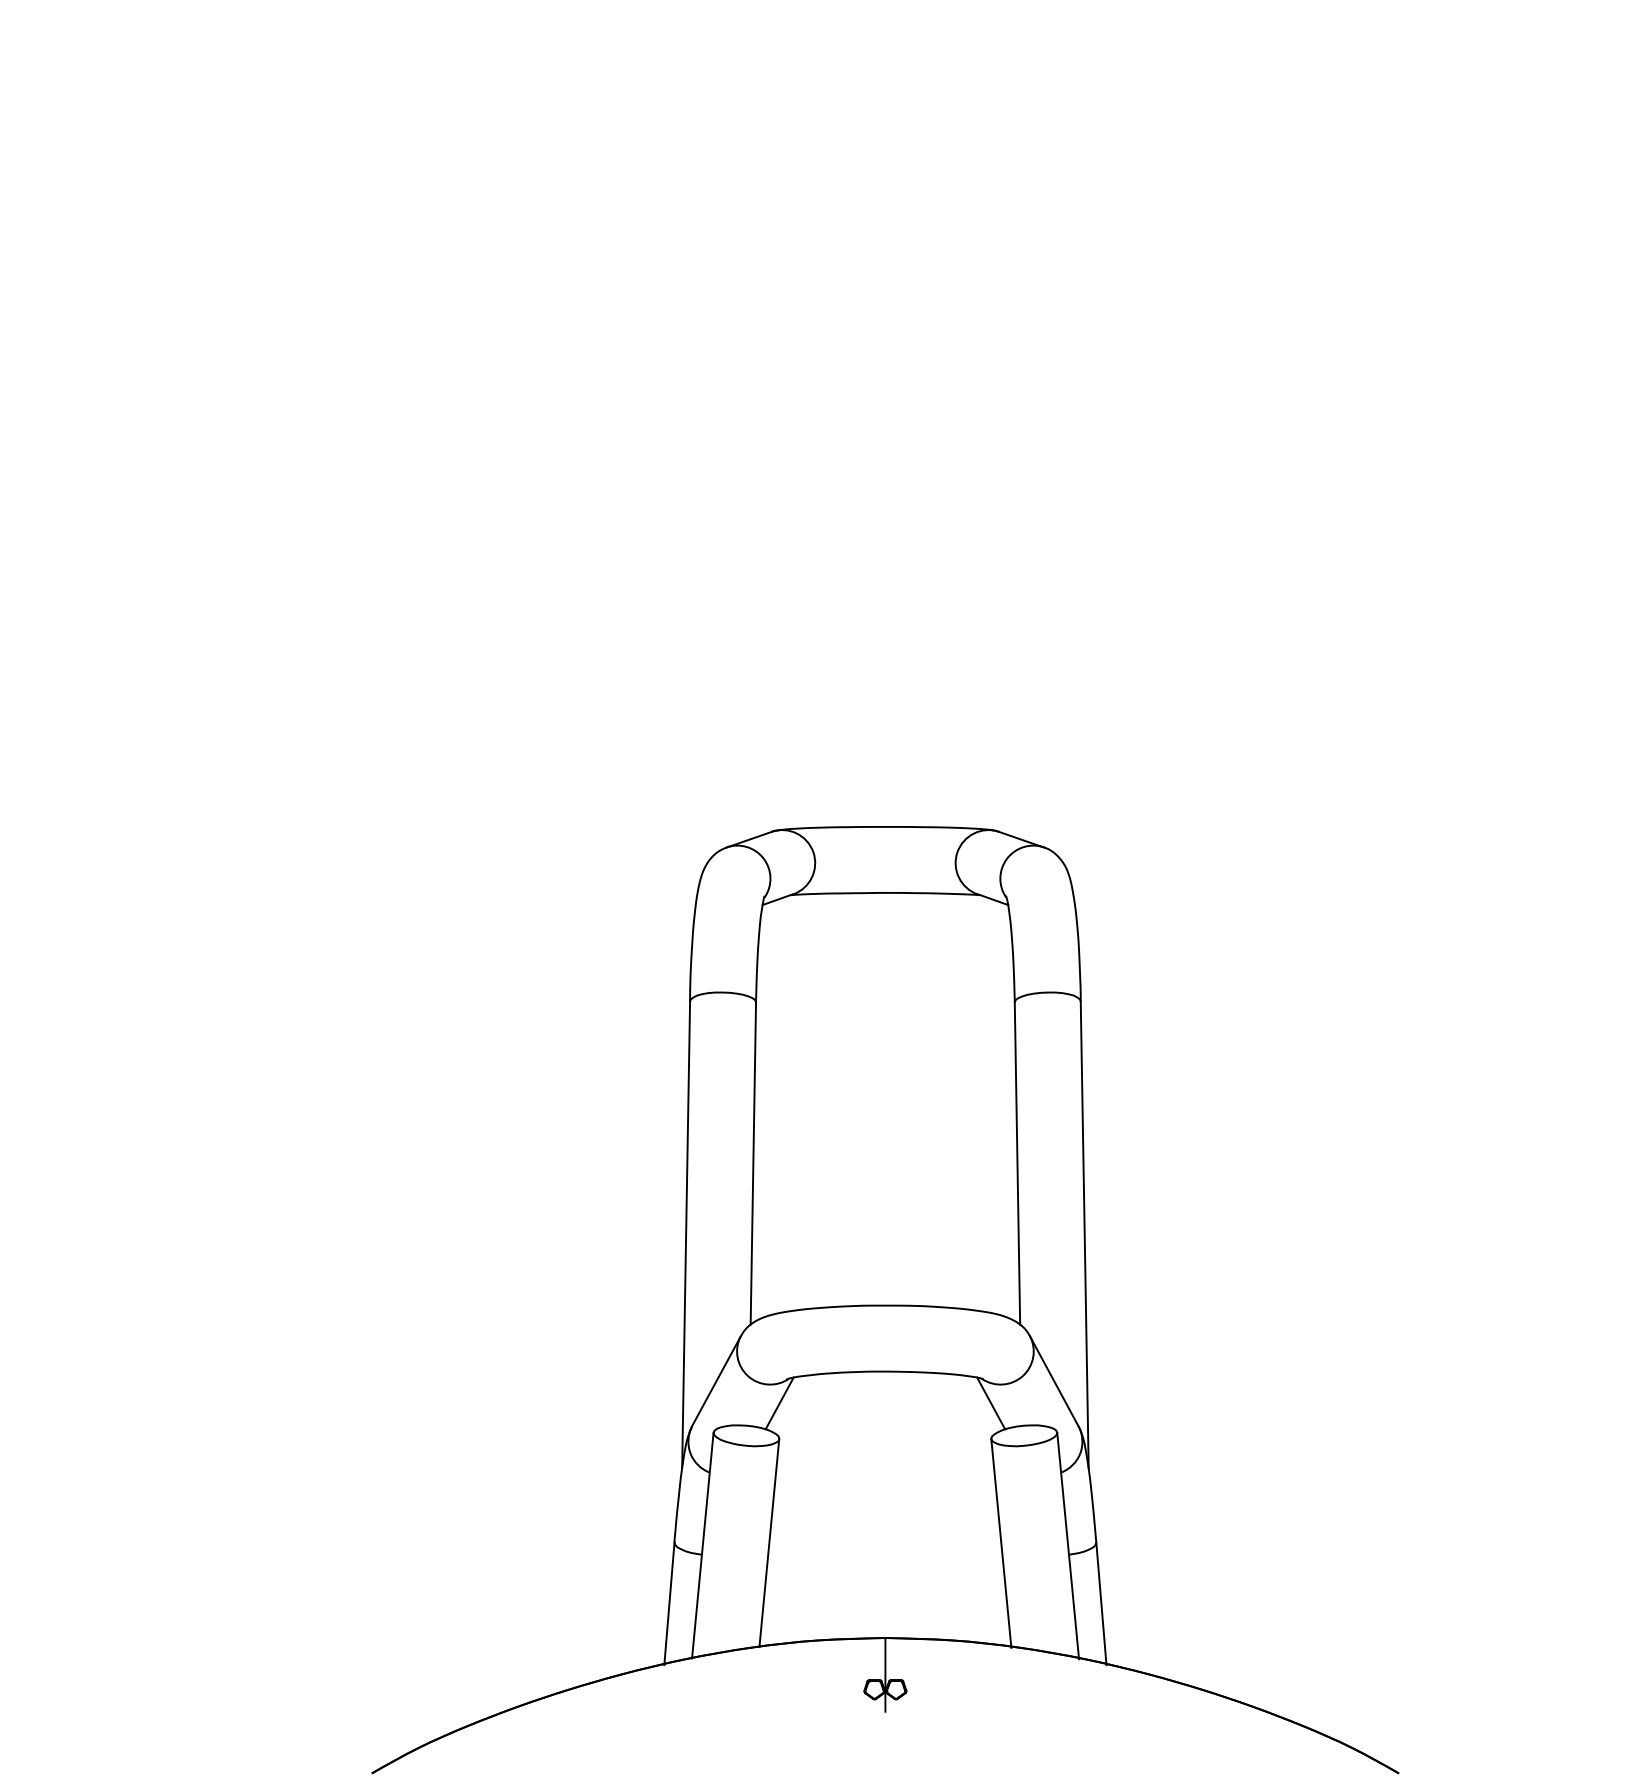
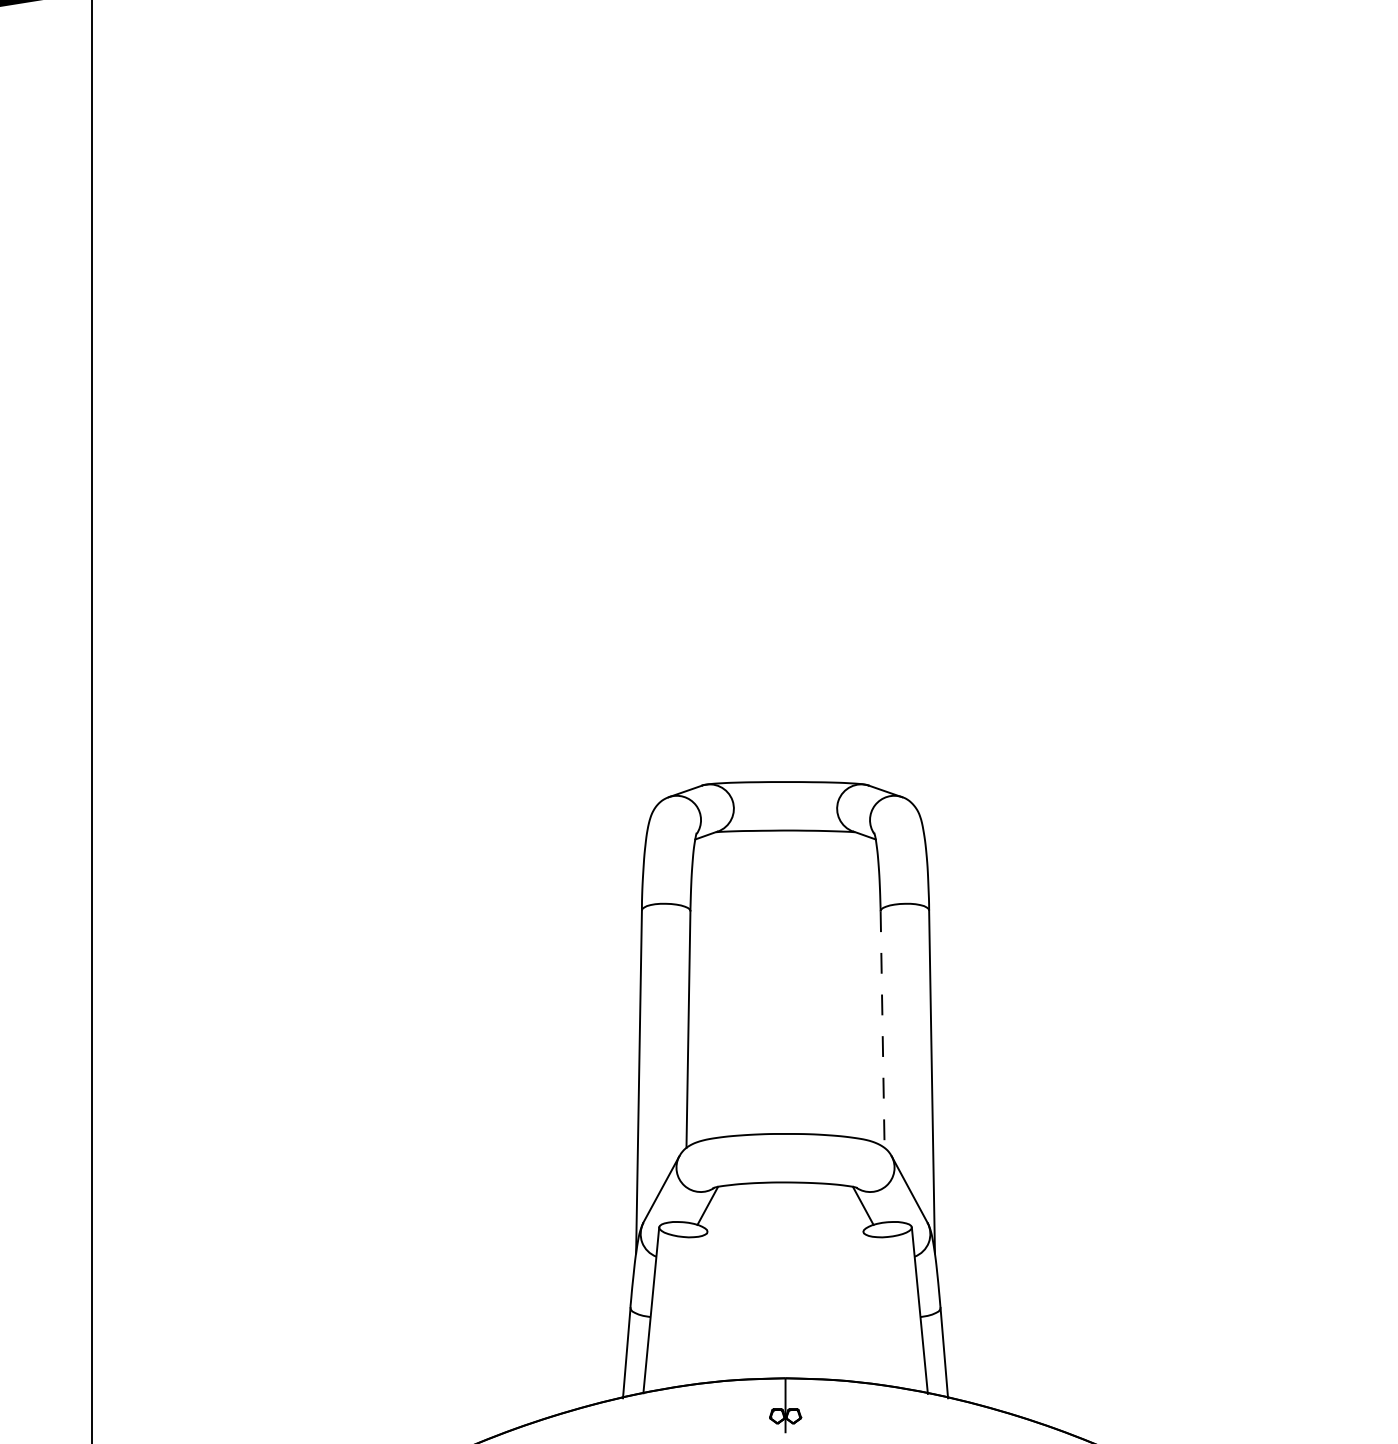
line: (1017, 1164) -> (882, 1030), solid -> dashed
line: (768, 1541) -> (699, 1307), removed
line: (1000, 1543) -> (870, 1308), removed

